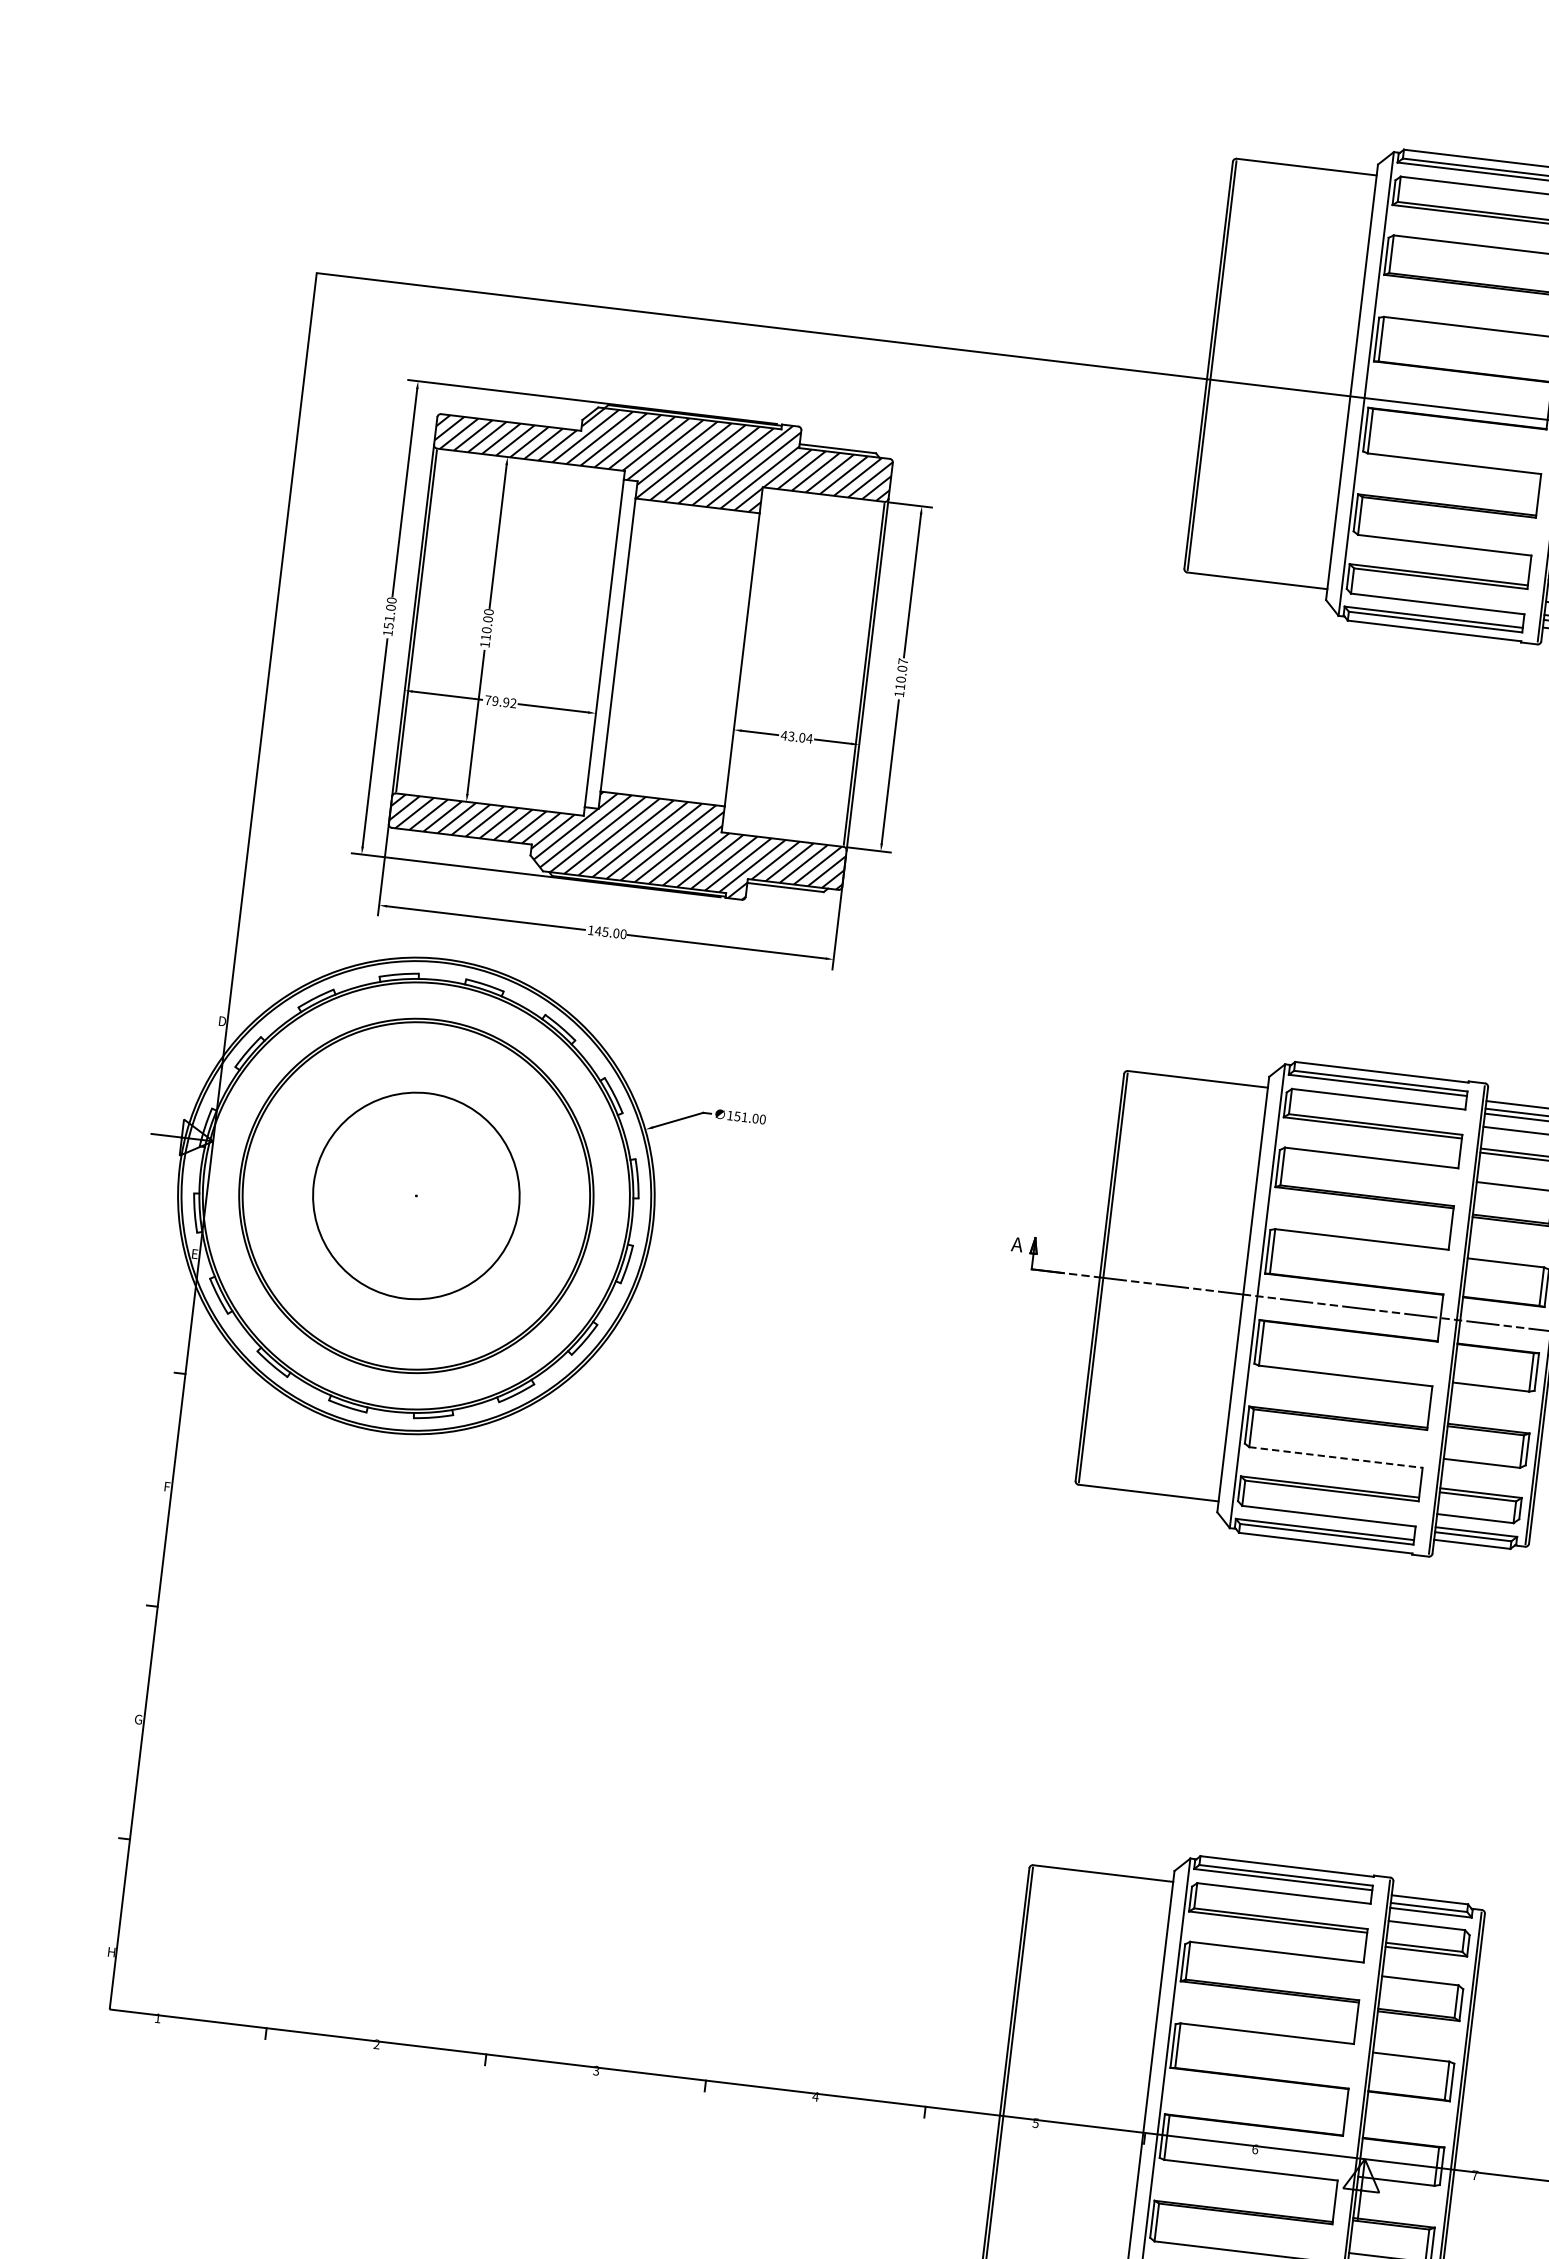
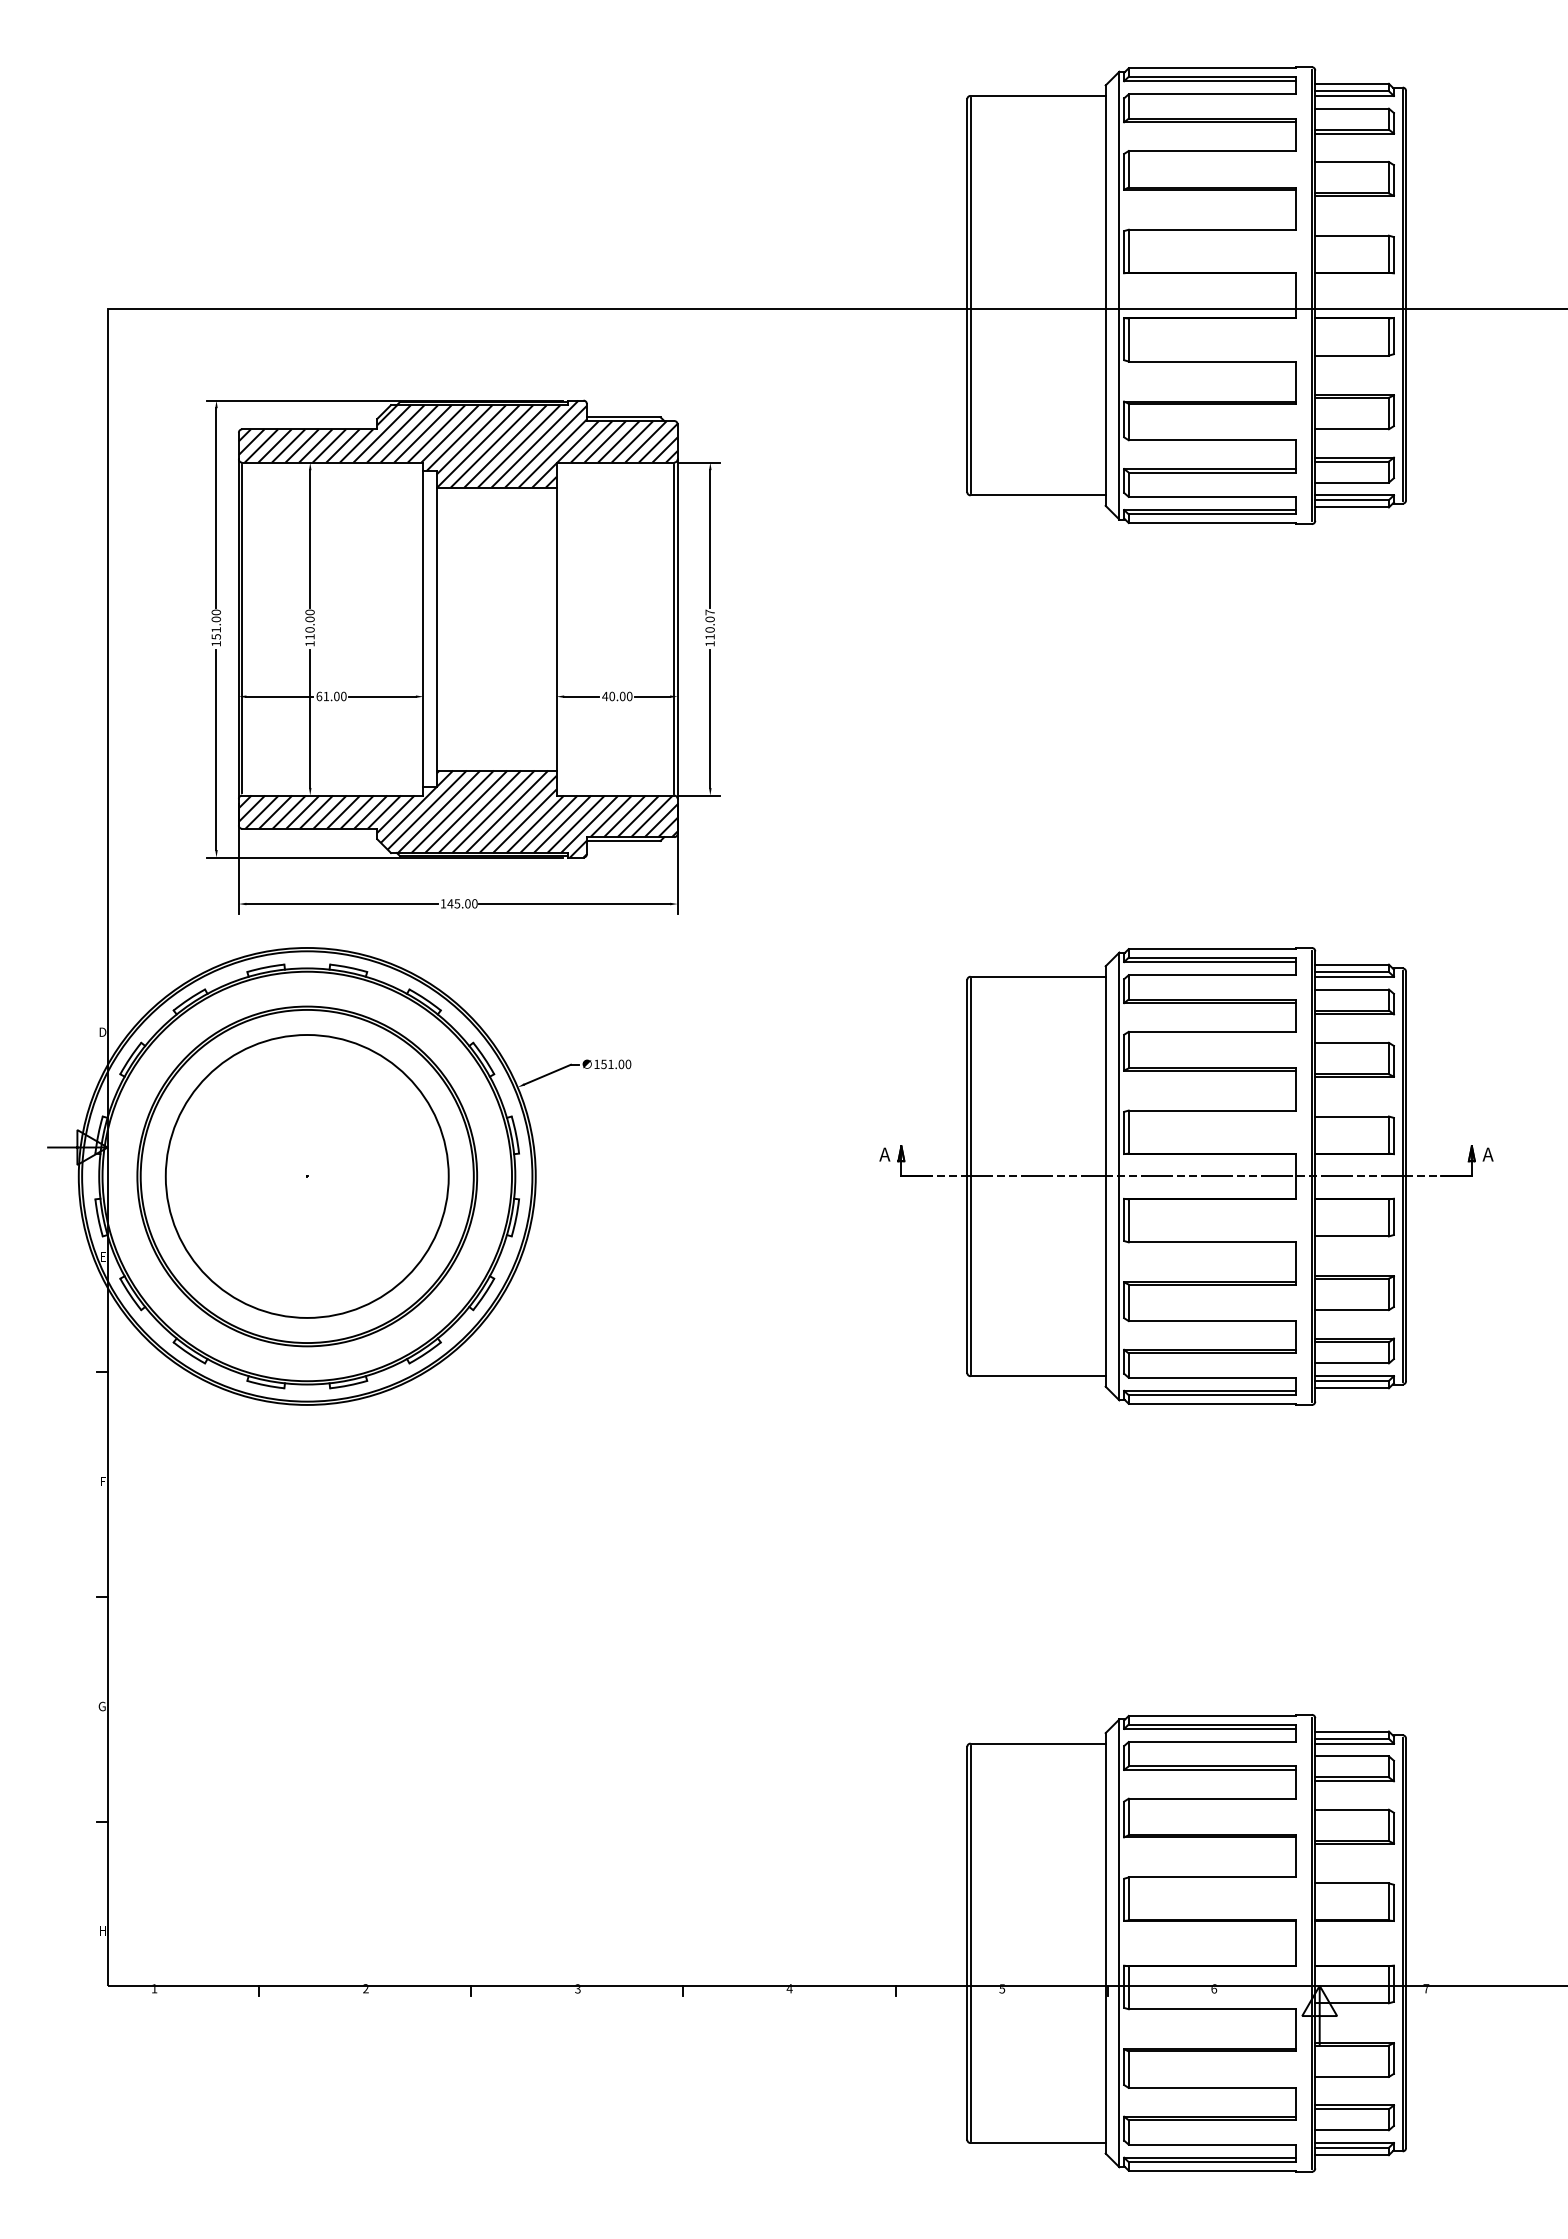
text: (500, 701) -> (331, 696), 79.92 -> 61.00
text: (800, 737) -> (620, 696), 43.04 -> 40.00
circle: (415, 1195) -> (306, 1176), size x1.43
line: (1335, 1457) -> (1212, 1321), dashed -> solid

